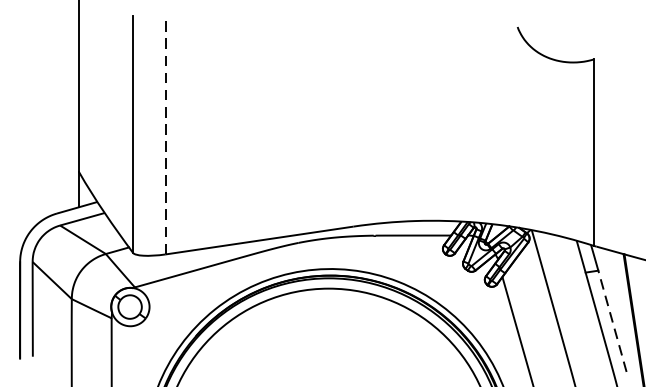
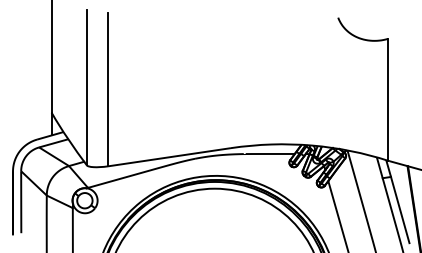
line: (166, 136) -> (108, 89), dashed -> solid
line: (612, 320) -> (400, 209), dashed -> solid

